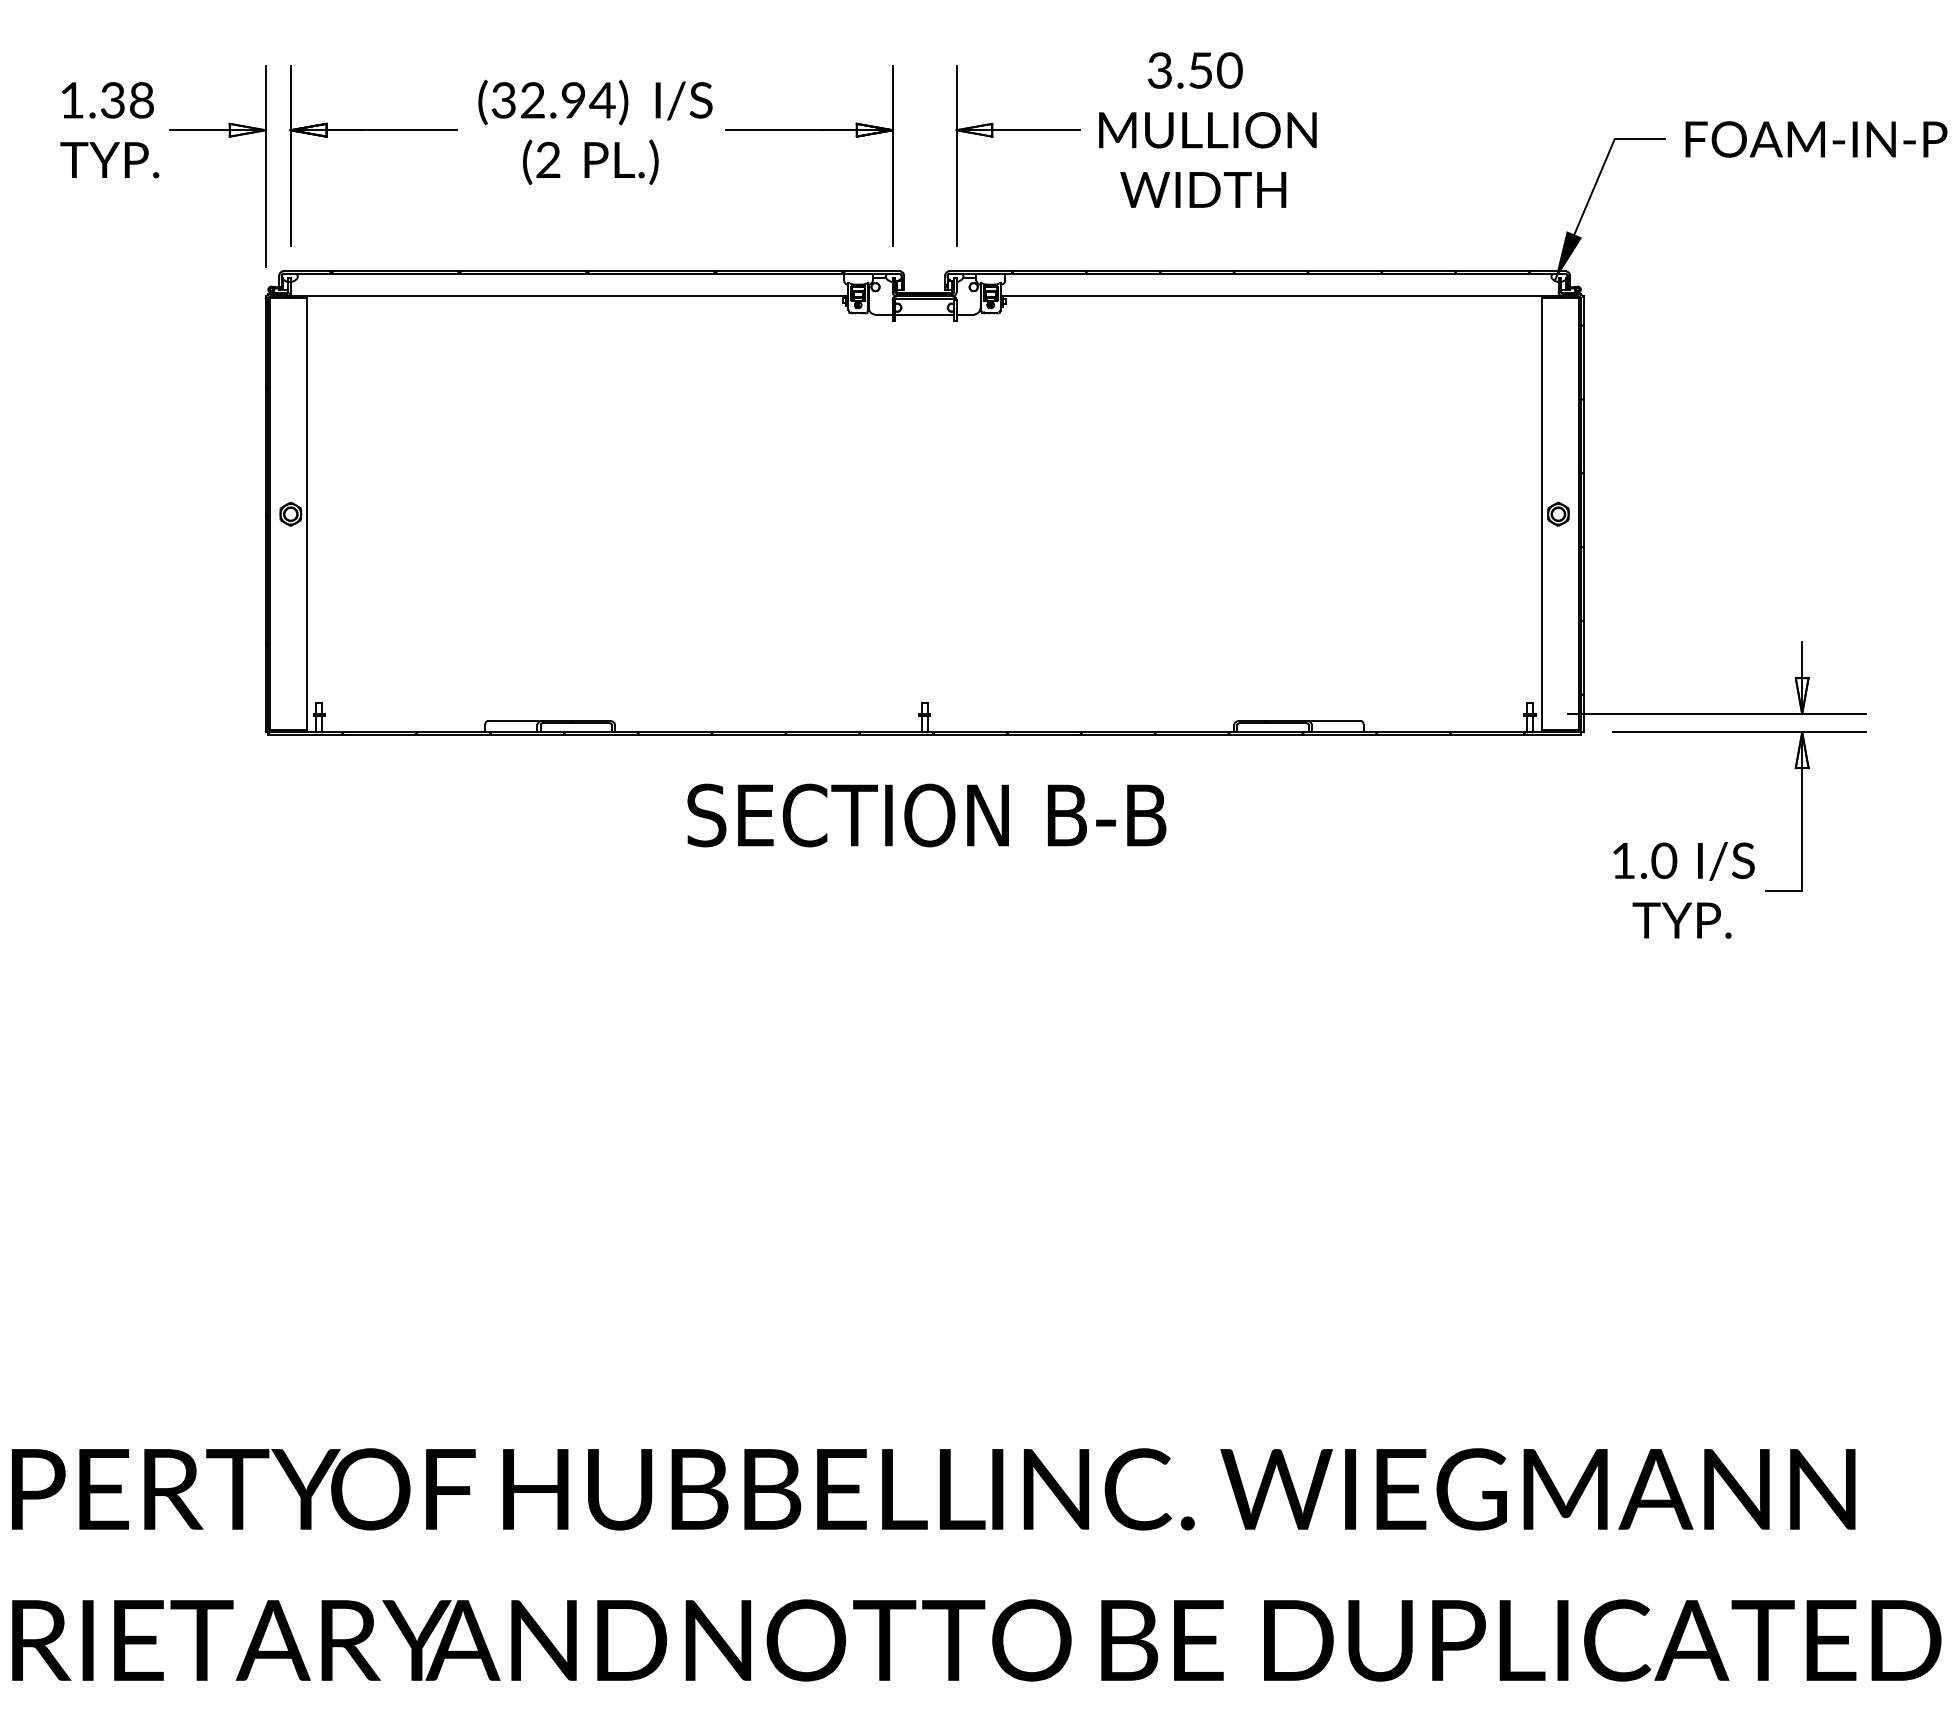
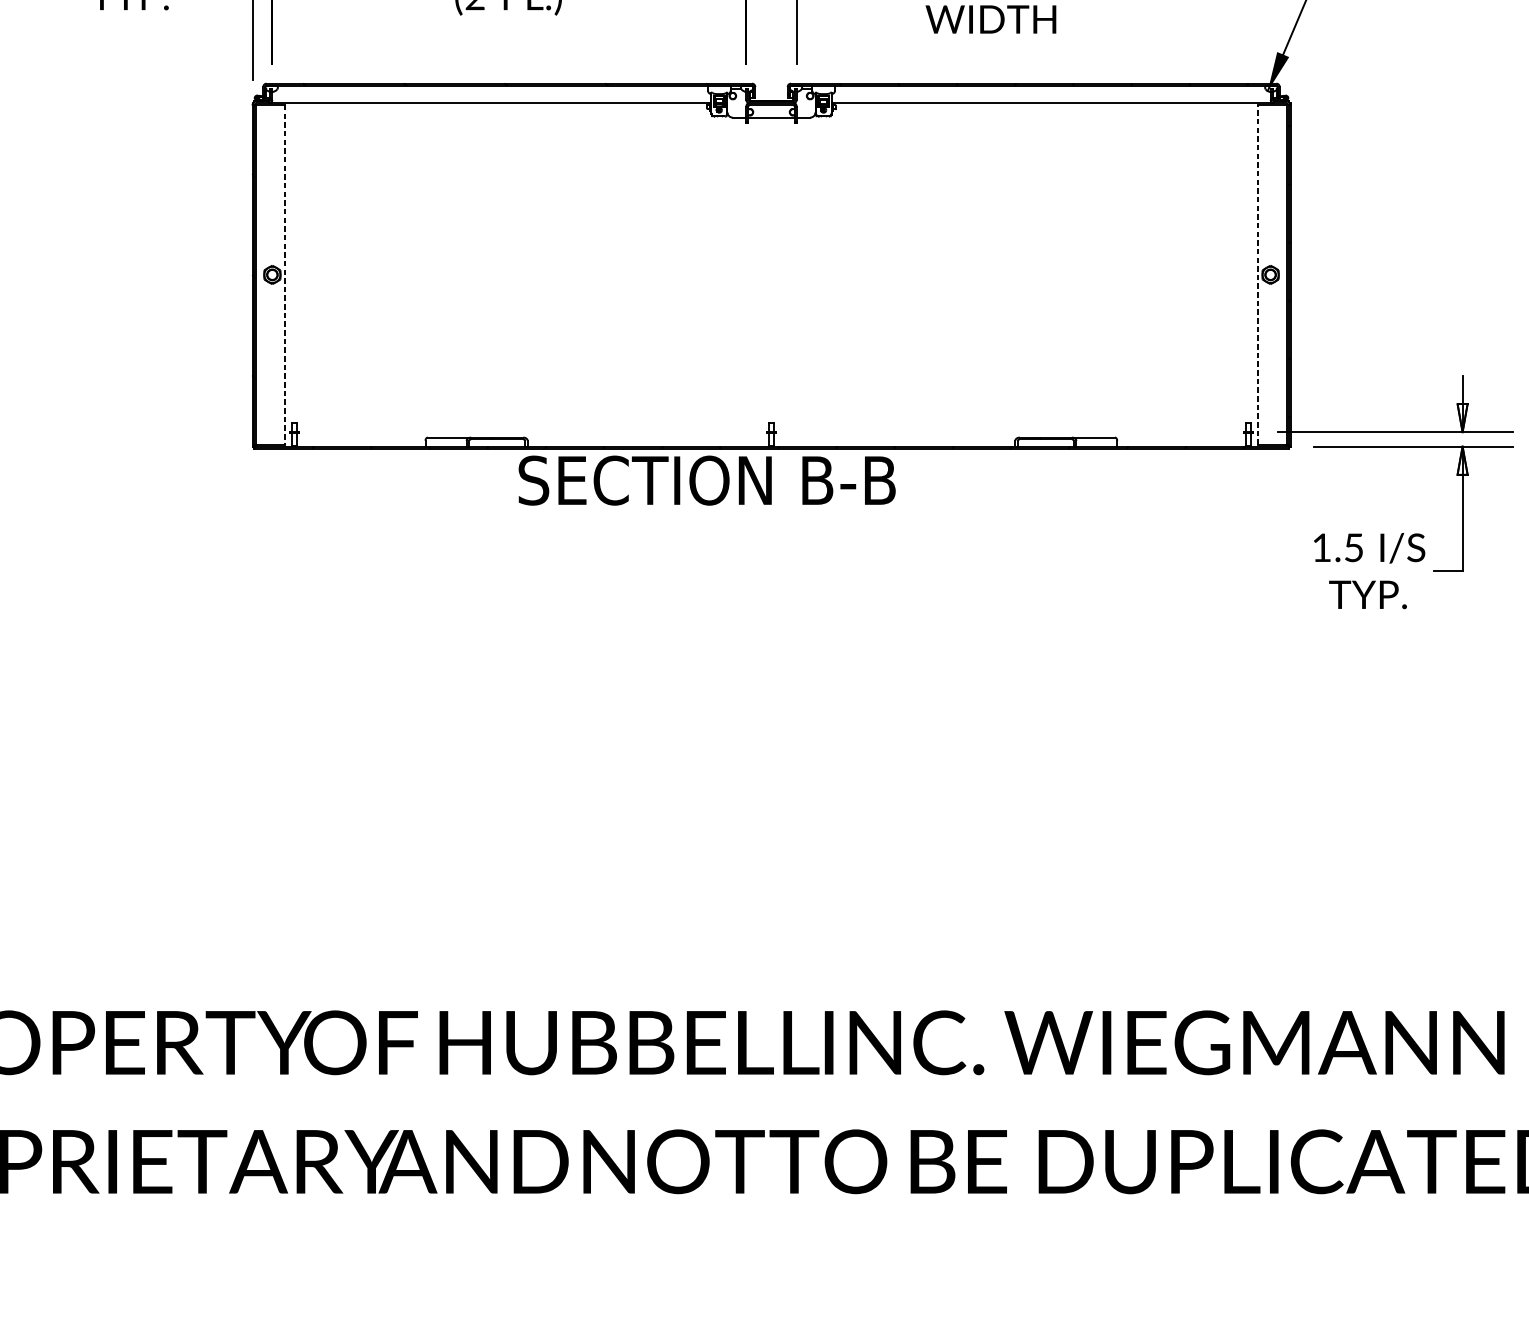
line: (306, 514) -> (284, 275), solid -> dashed
line: (1542, 514) -> (1258, 275), solid -> dashed
text: (926, 815) -> (706, 480), moved
text: (1664, 860) -> (1354, 547), 1.0 -> 1.5

